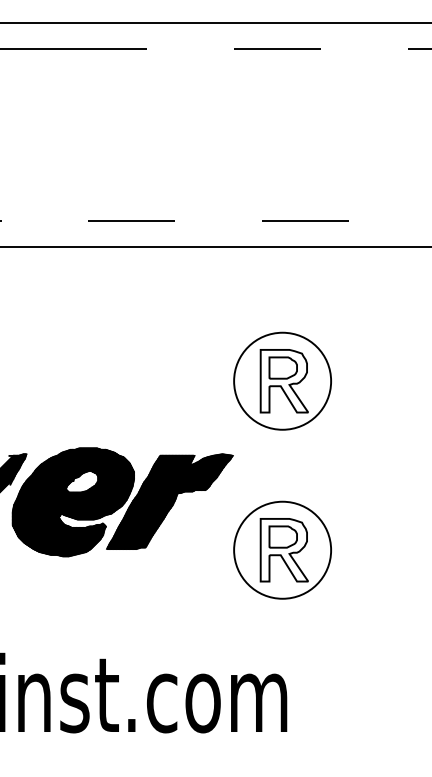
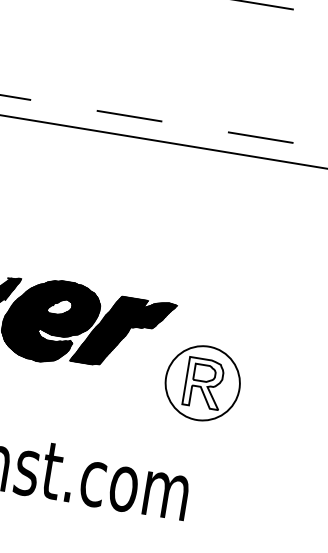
part: (282, 380) -> (223, 255), removed

